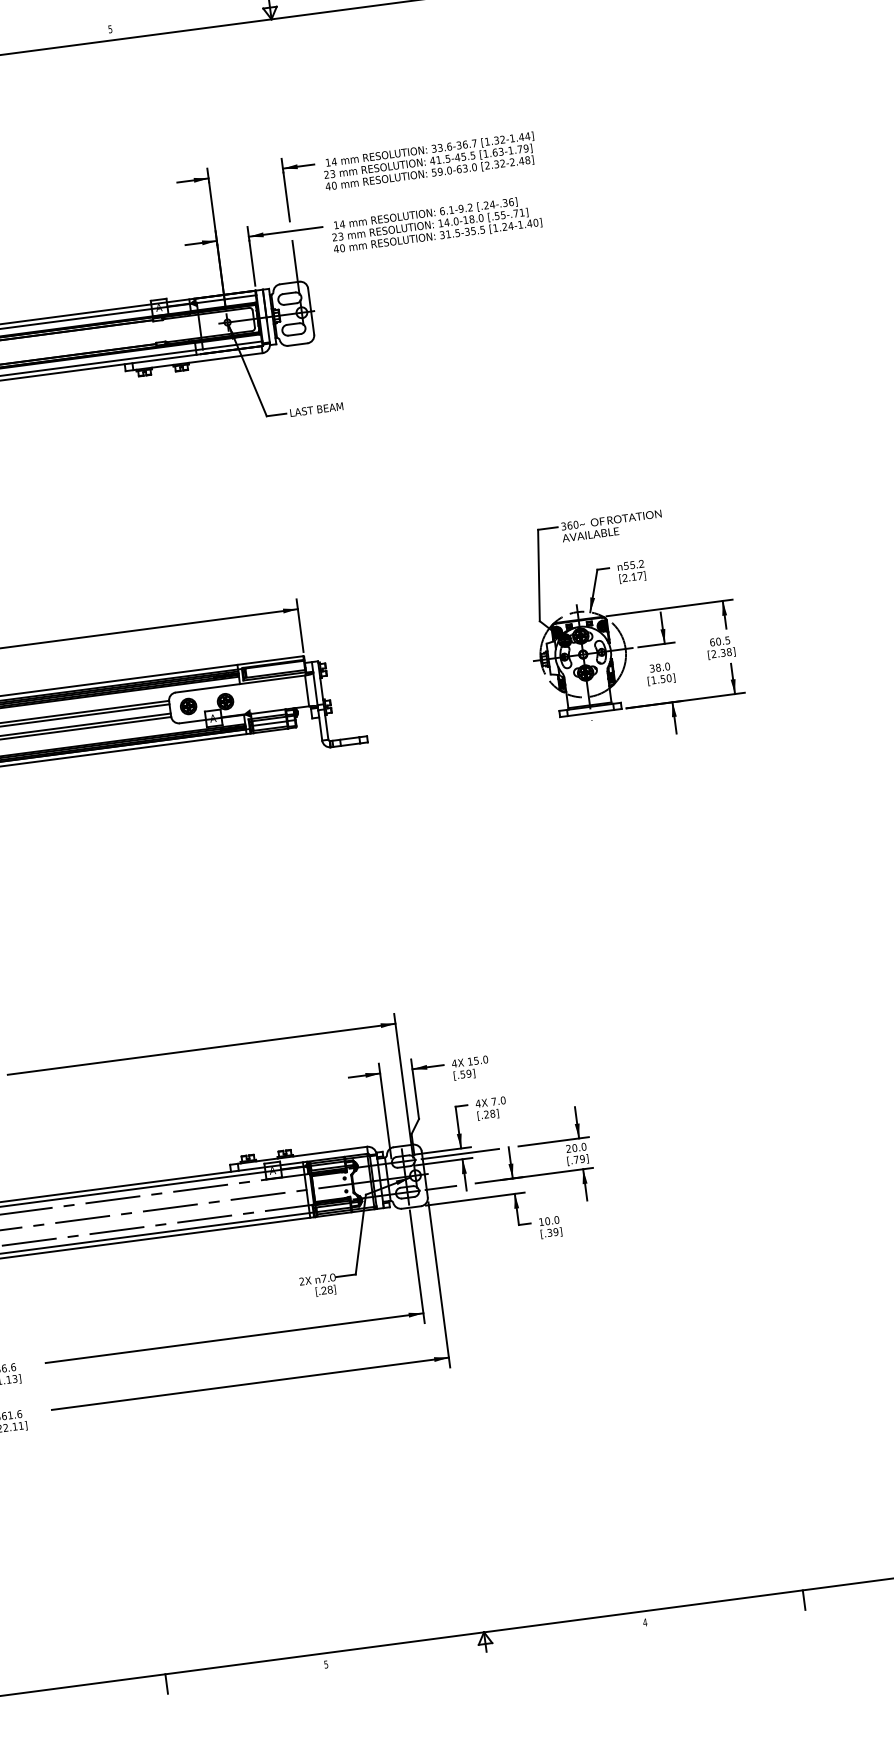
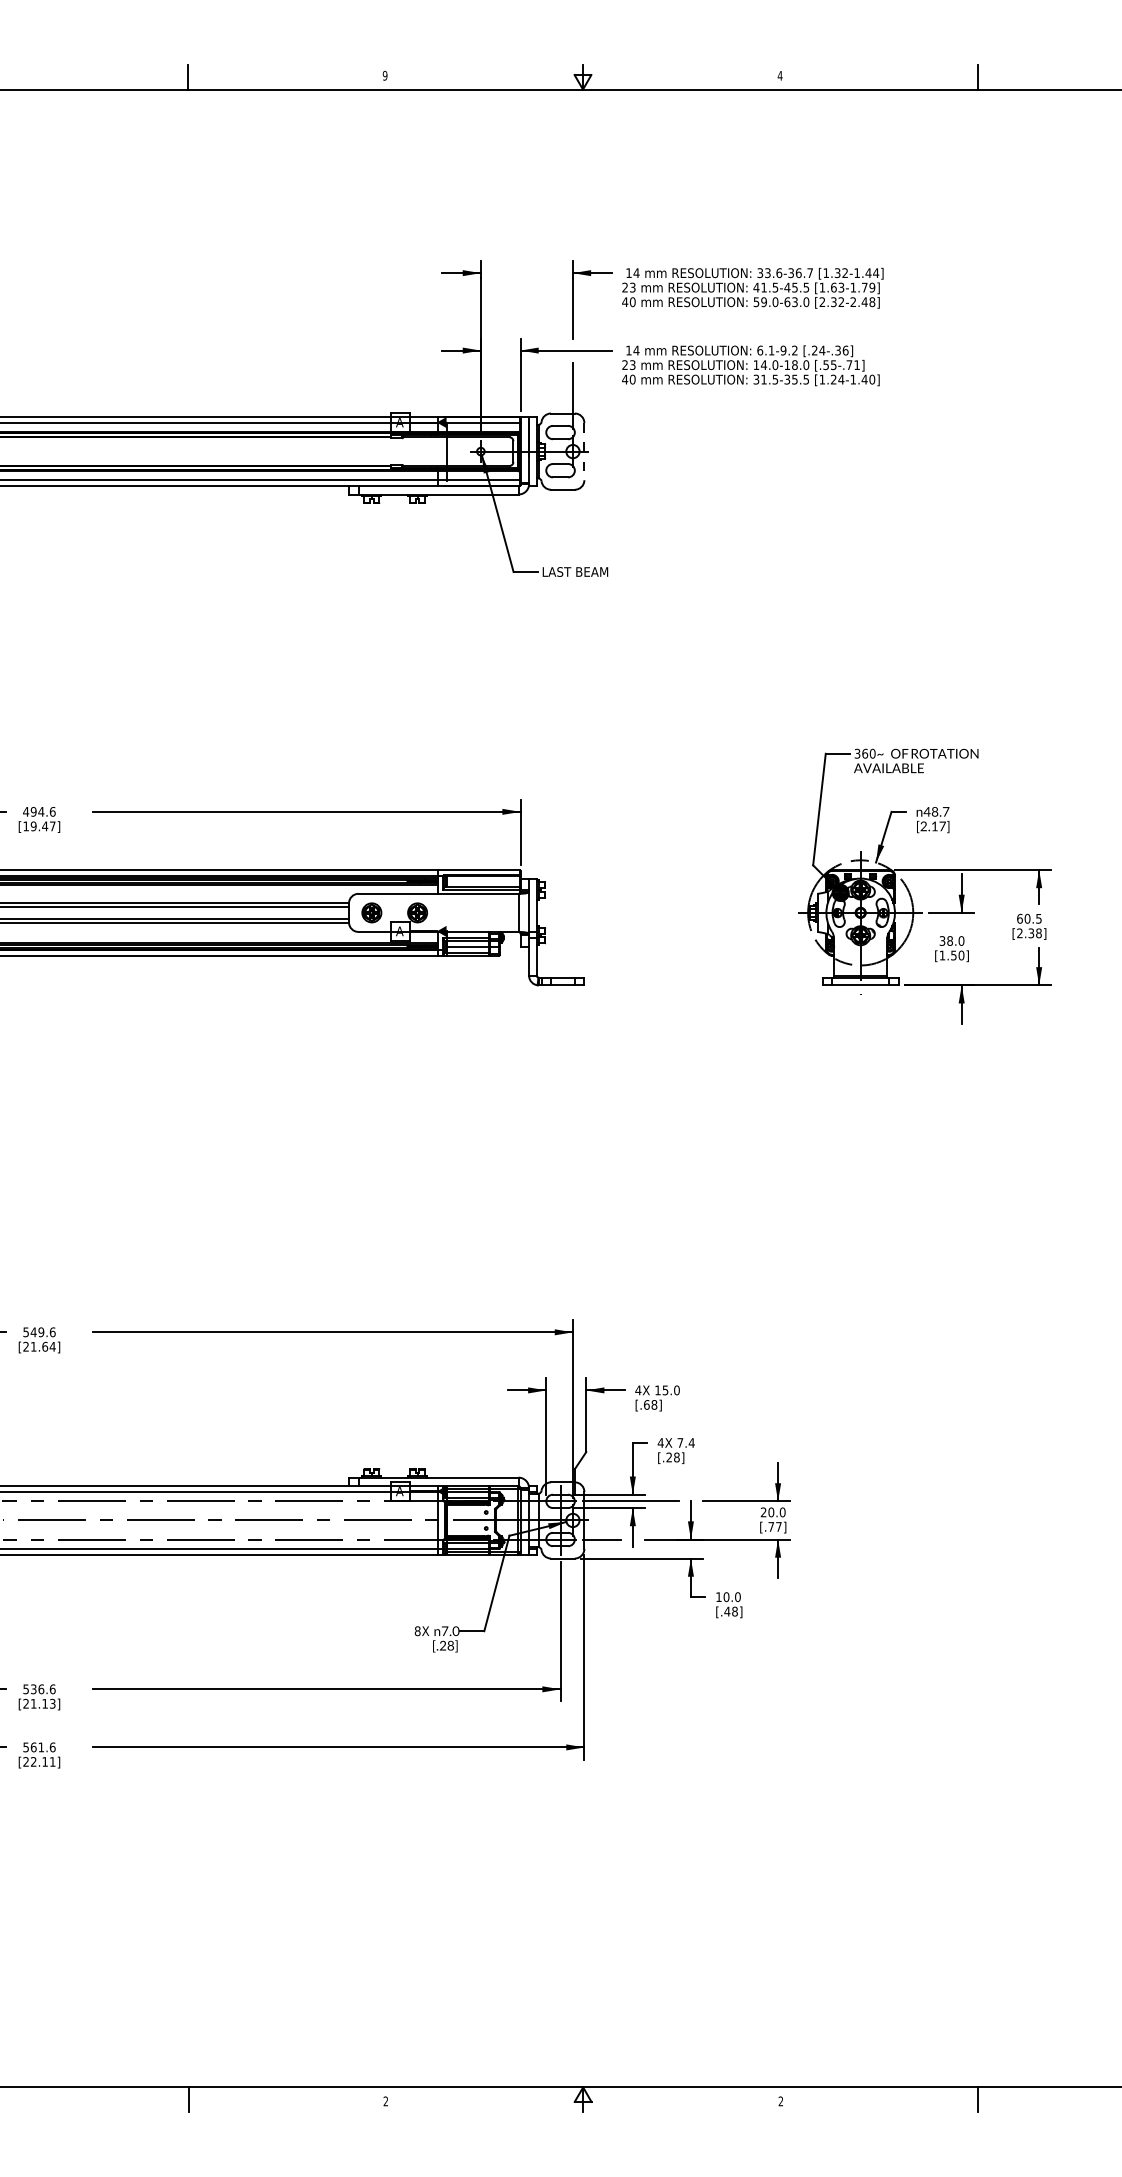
text: (109, 29) -> (384, 75), 5 -> 9
line: (311, 311) -> (584, 451), solid -> dashed
text: (633, 564) -> (936, 811), 55.2 -> 48.7
text: (465, 1073) -> (650, 1404), [.59] -> [.68]
text: (502, 1100) -> (691, 1442), 7.0 -> 7.4
text: (582, 1158) -> (778, 1526), [.79] -> [.77]
text: (552, 1232) -> (730, 1611), [.39] -> [.48]
text: (301, 1281) -> (417, 1631), 2X -> 8X
text: (644, 1622) -> (780, 2101), 4 -> 2
text: (325, 1664) -> (385, 2101), 5 -> 2

